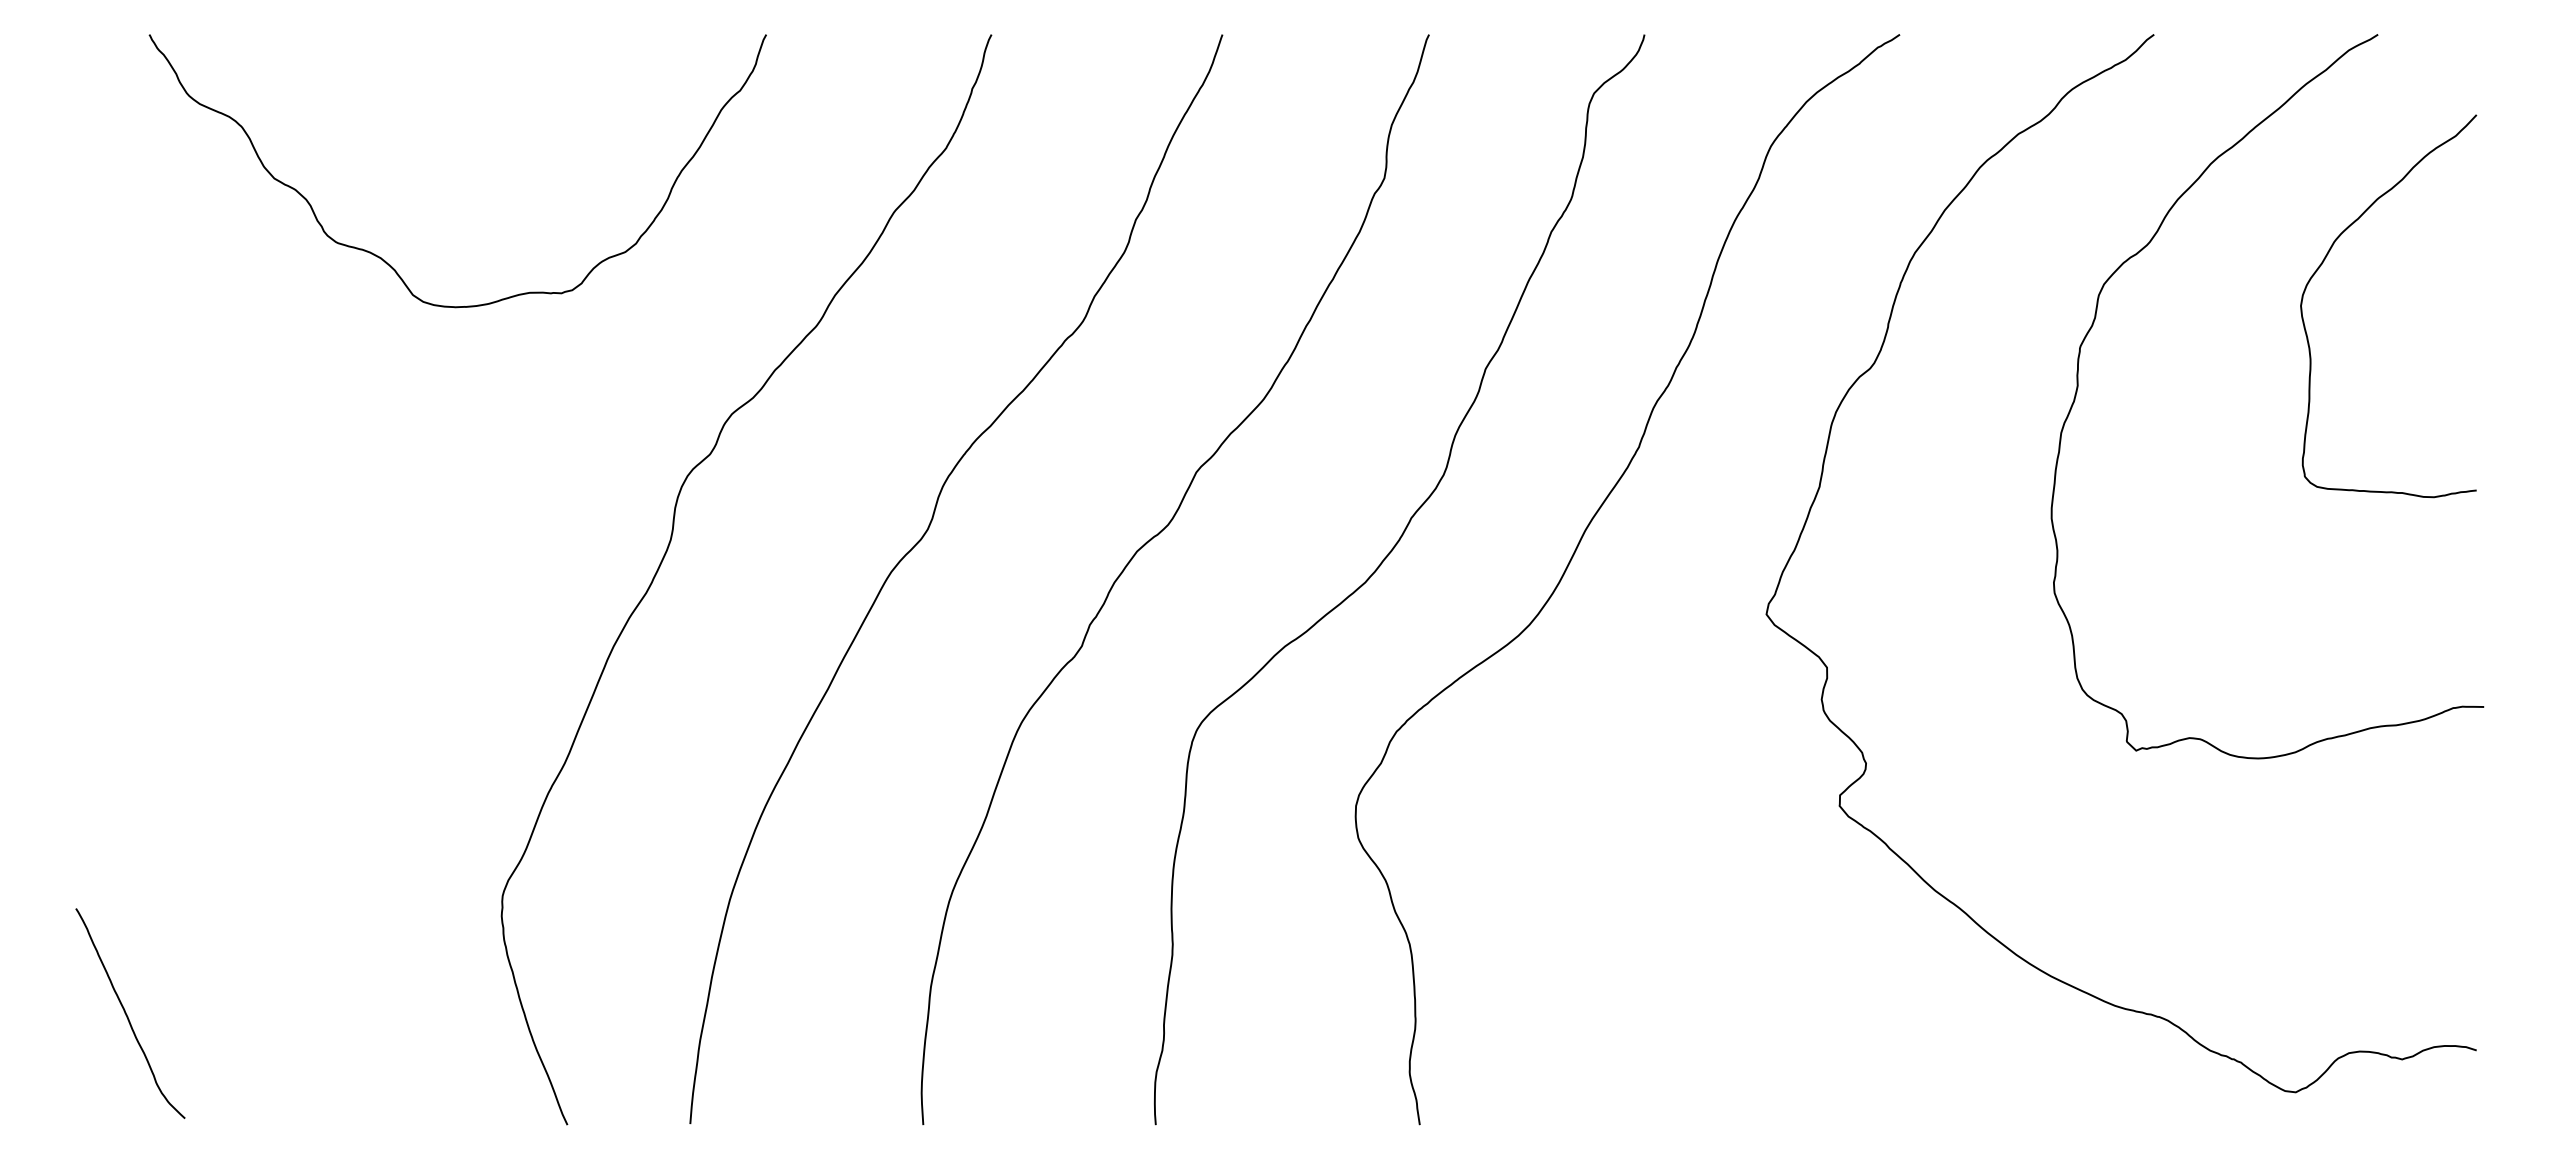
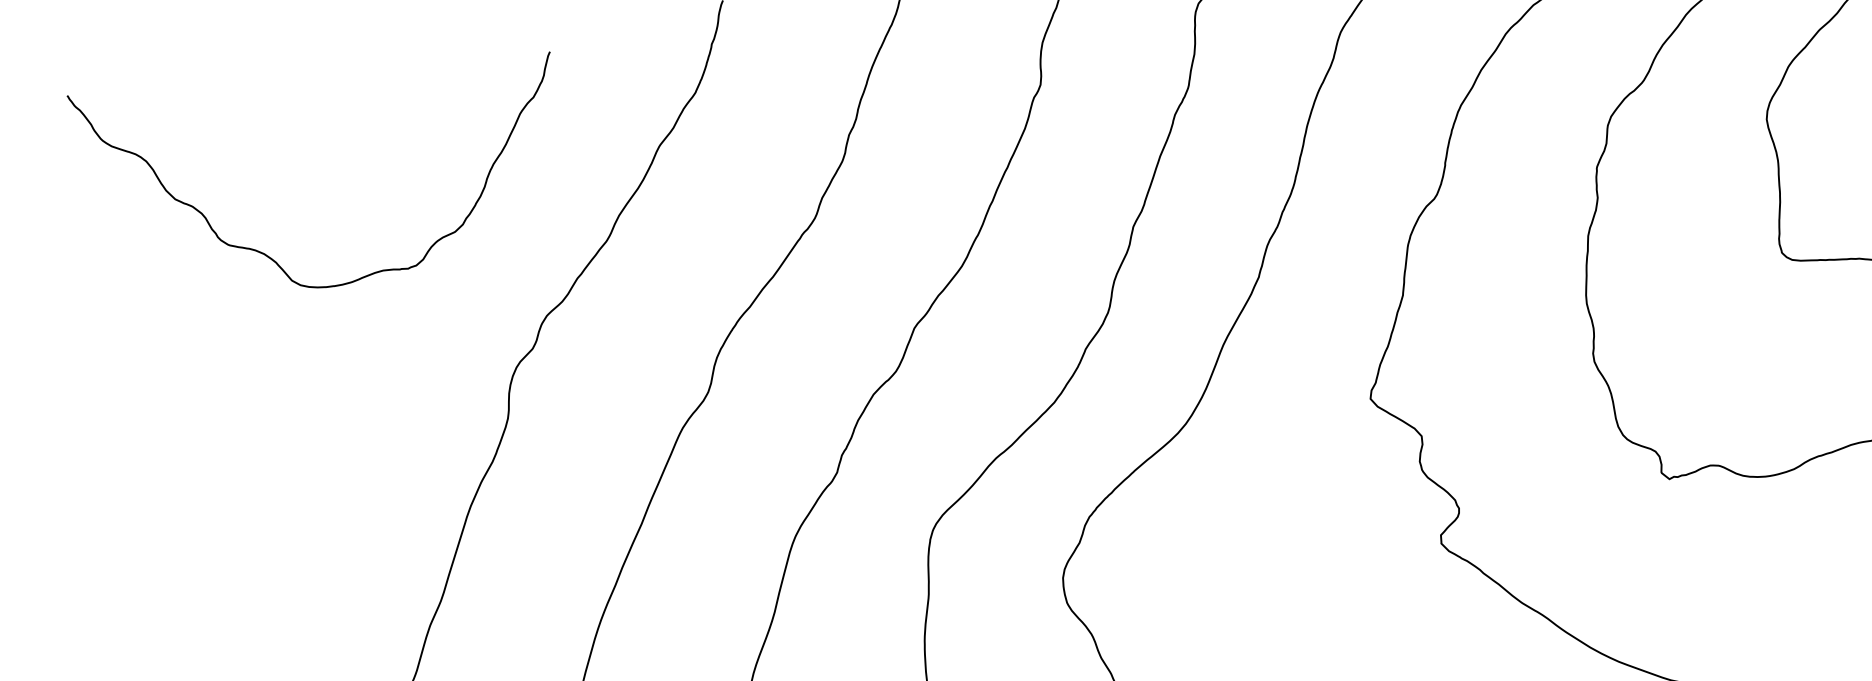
curve: (385, 260) -> (268, 255), moved

